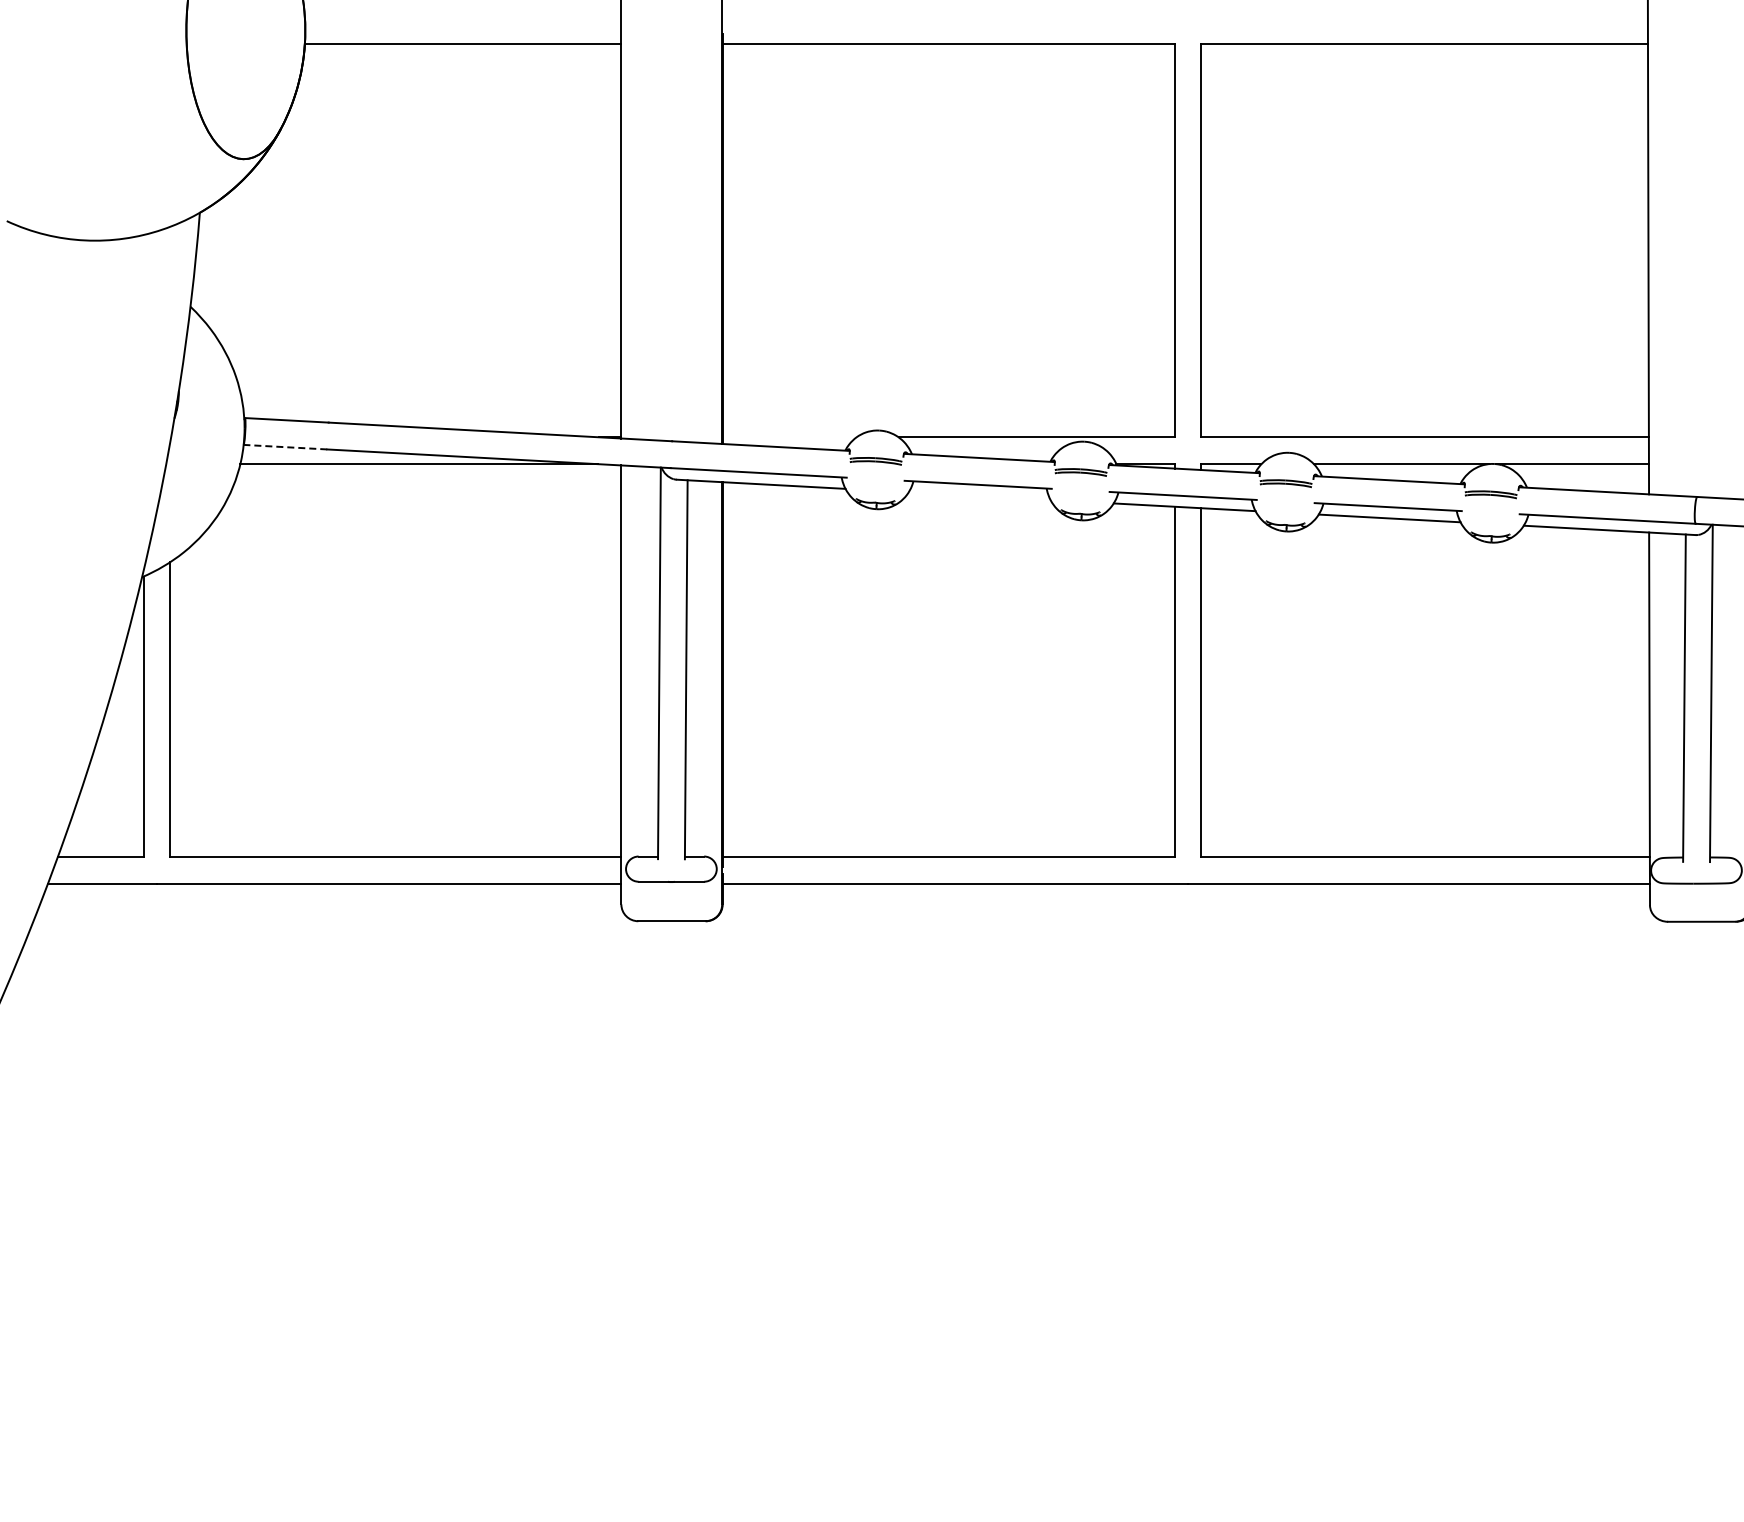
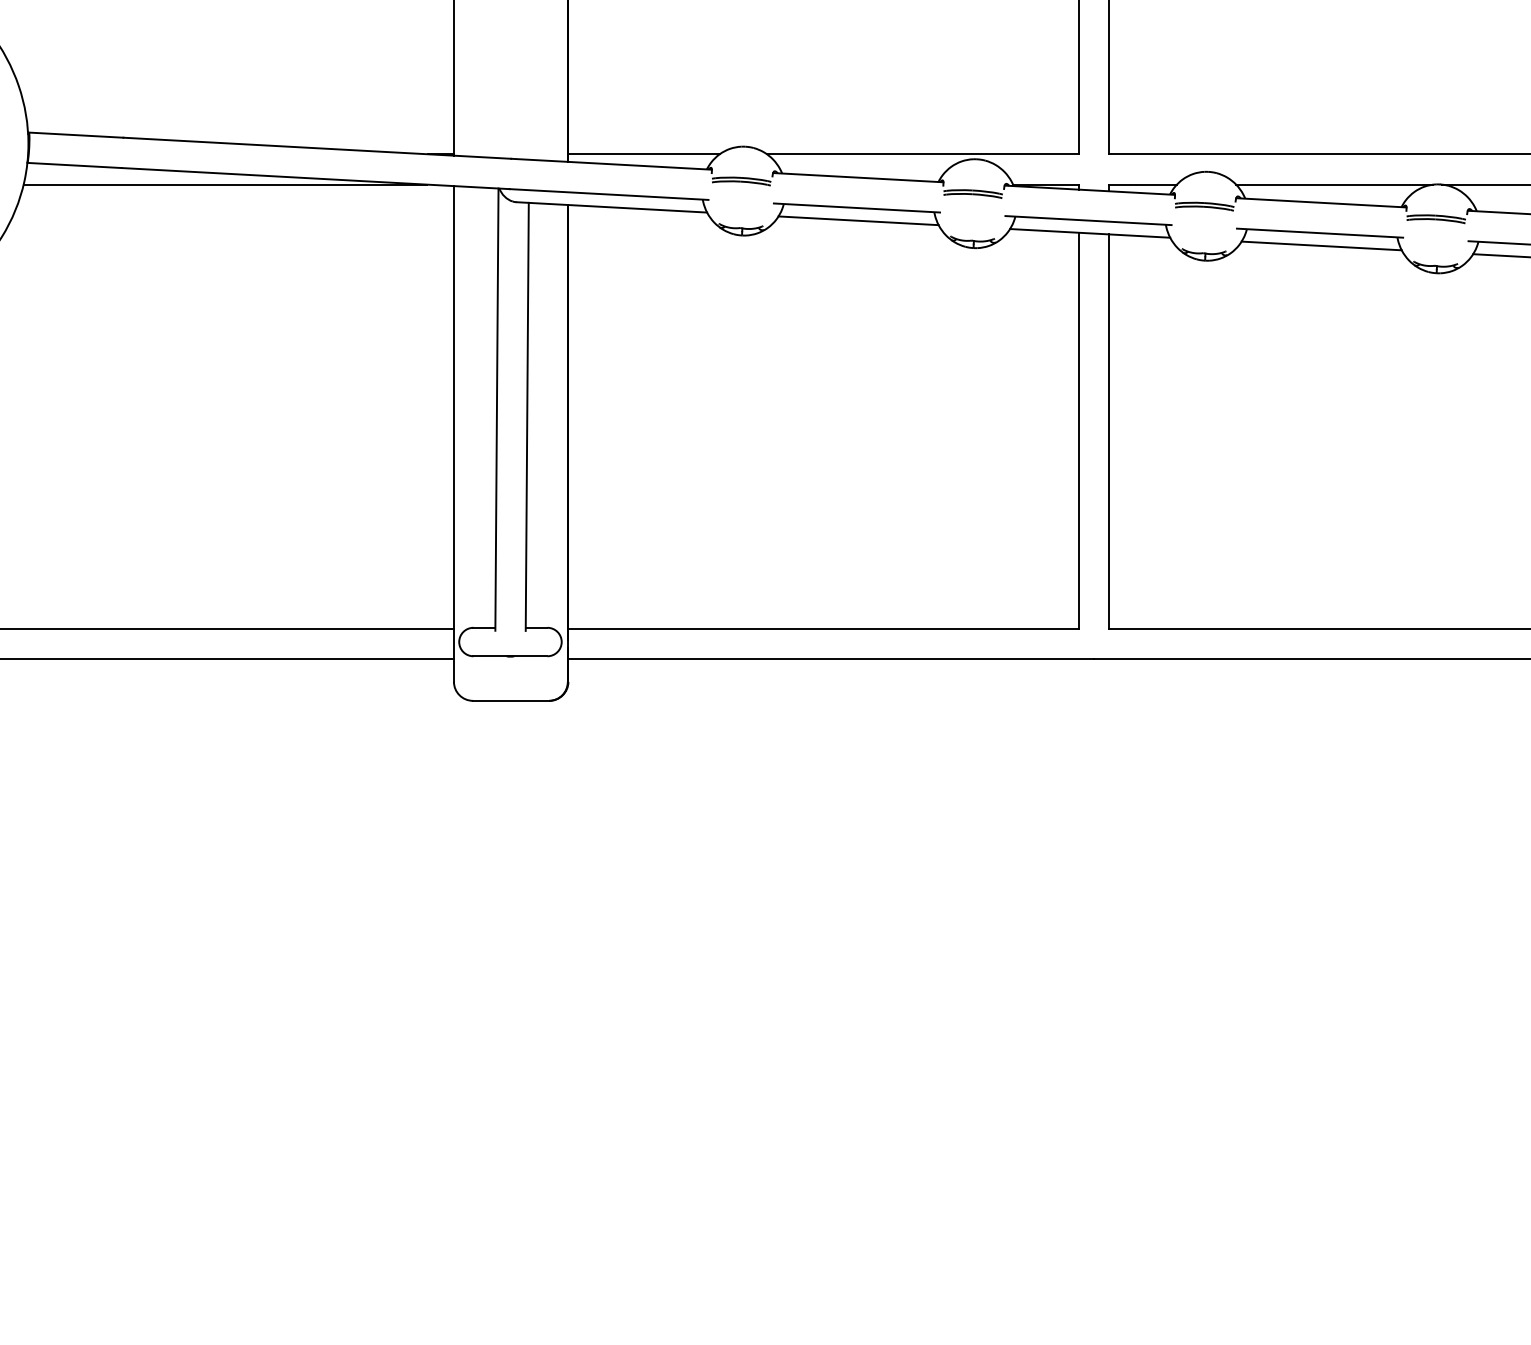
line: (789, 437) -> (643, 154), added
line: (285, 447) -> (74, 165), dashed -> solid
line: (979, 496) -> (858, 221), added

